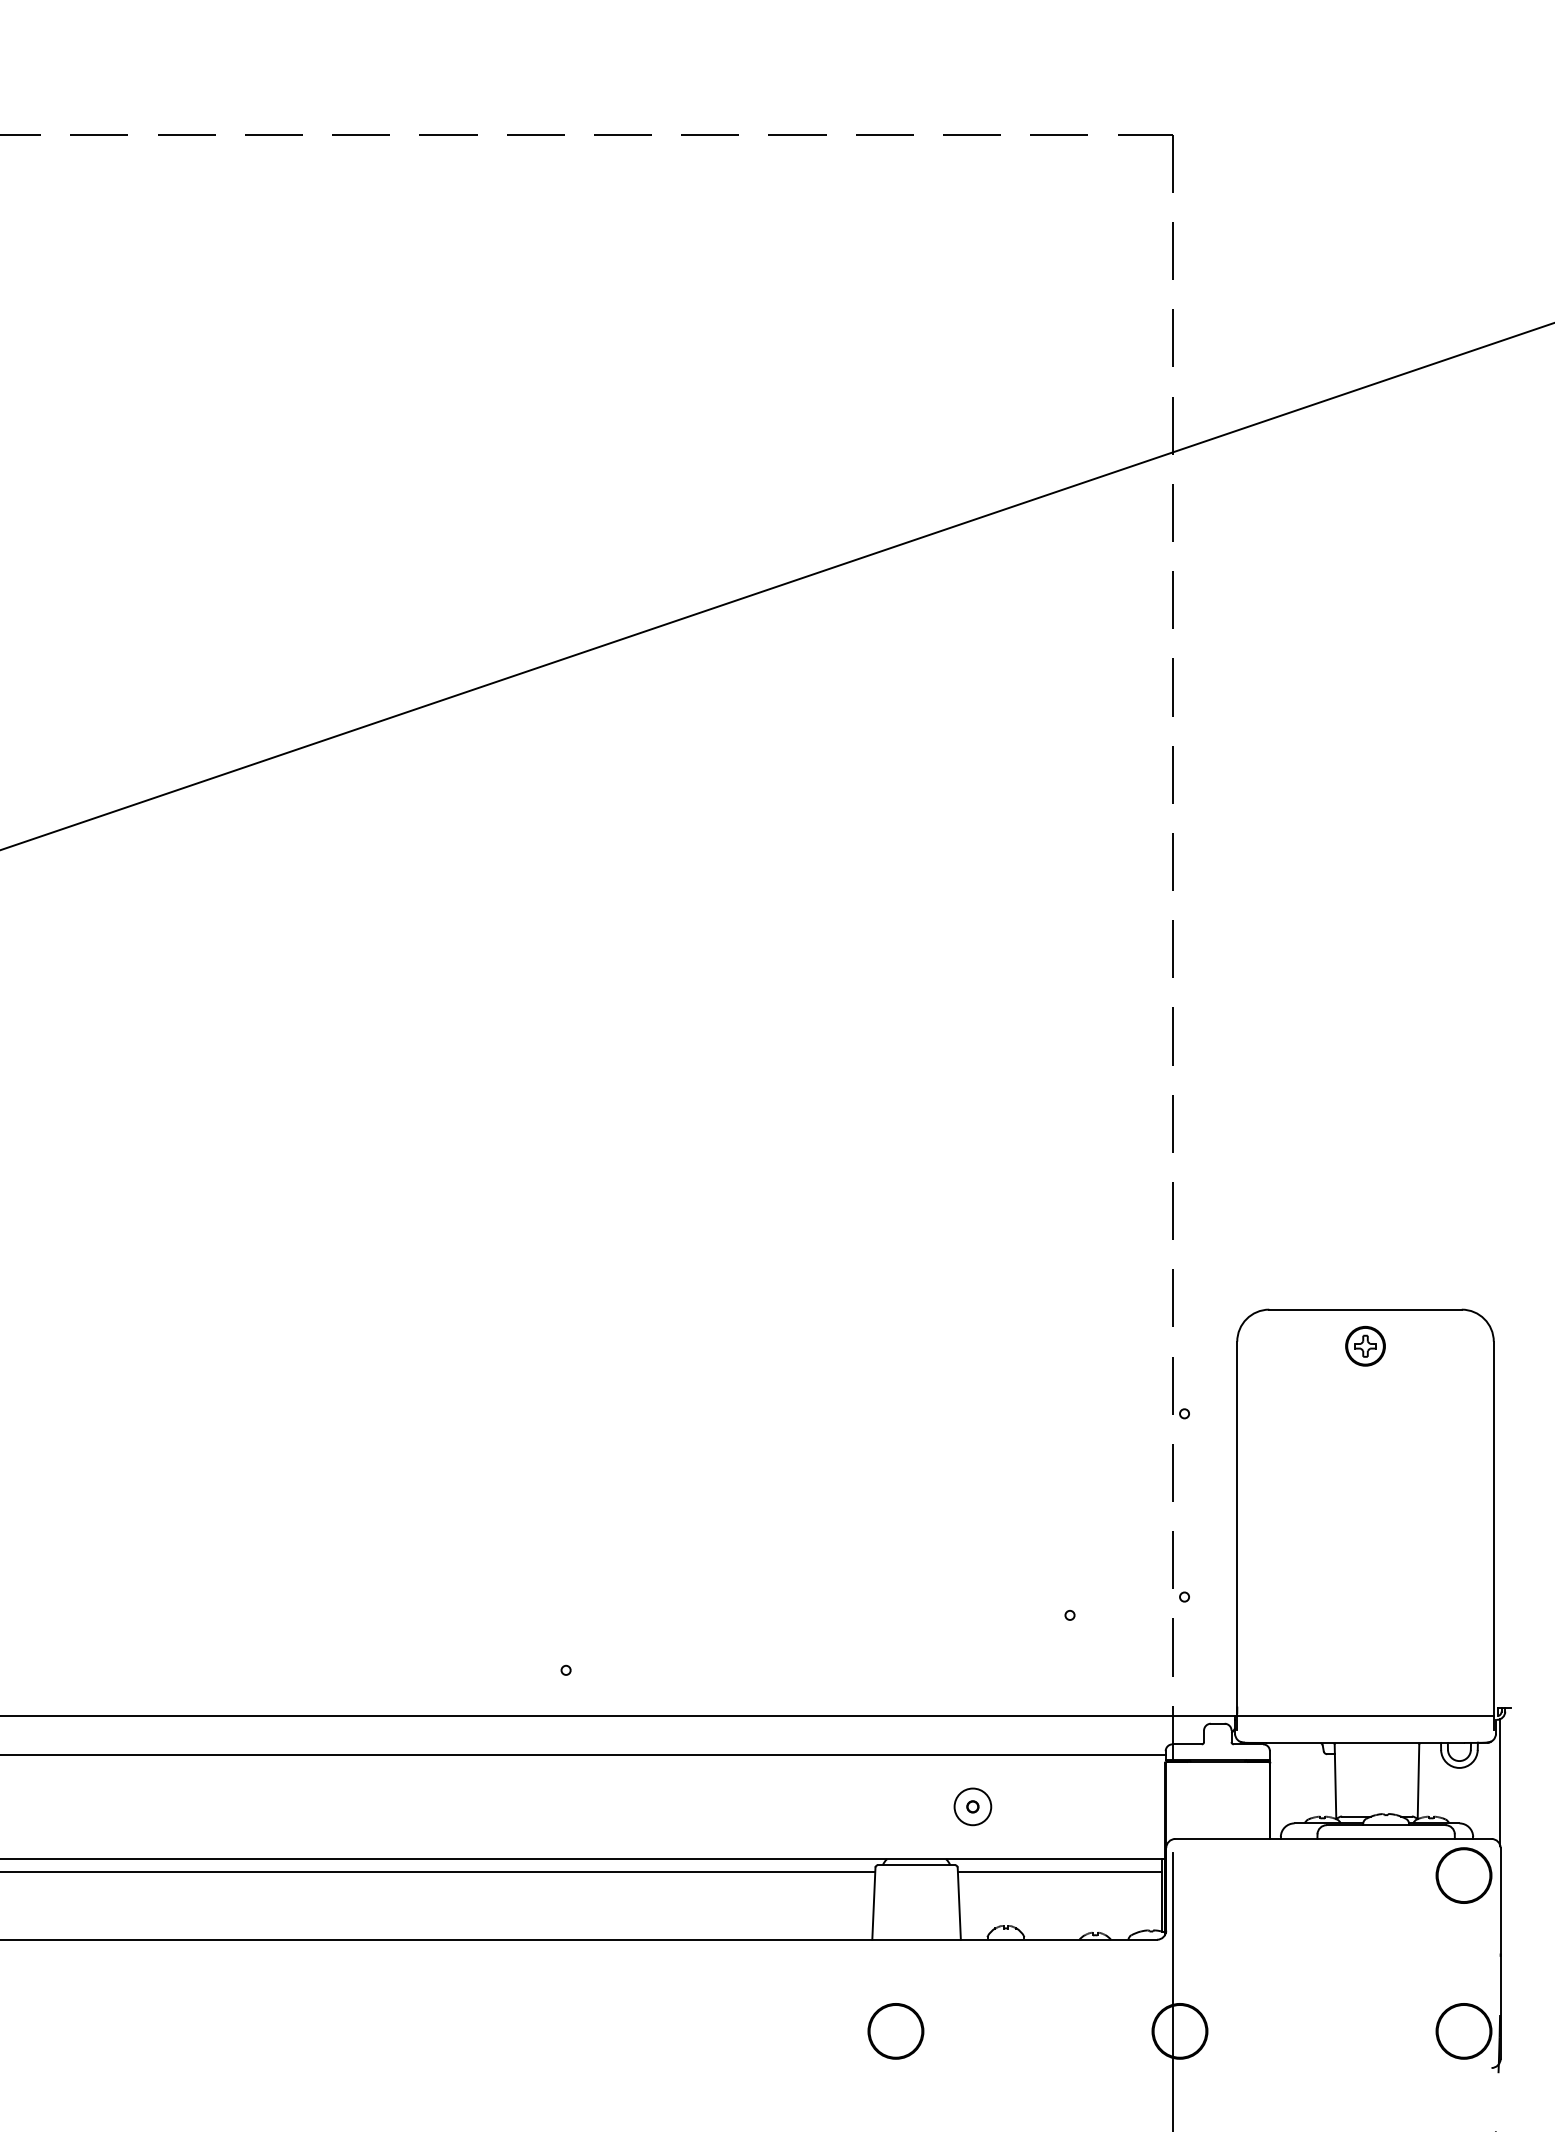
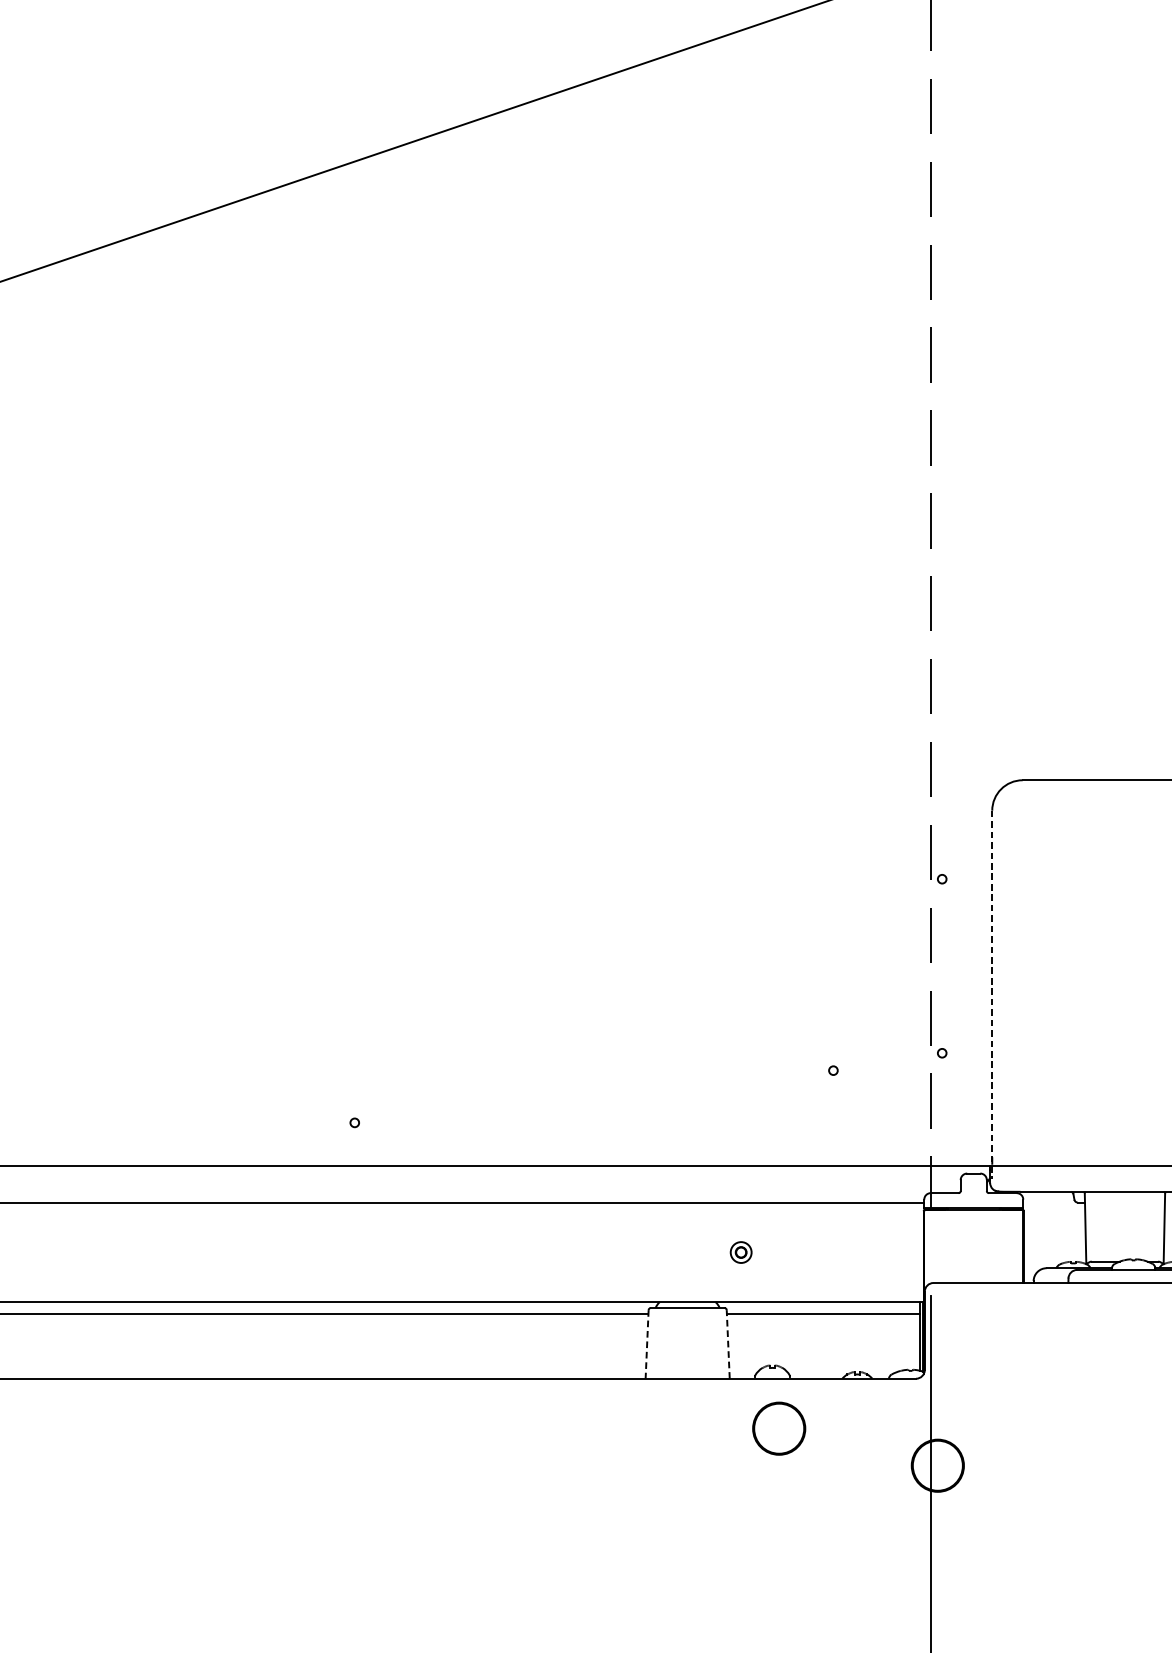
part: (1365, 1346) -> (1114, 815), removed
line: (1237, 1535) -> (992, 994), solid -> dashed
circle: (972, 1806) -> (740, 1252), size x0.6
line: (959, 1903) -> (728, 1344), solid -> dashed
line: (873, 1904) -> (646, 1345), solid -> dashed
part: (895, 2031) -> (778, 1428), moved

